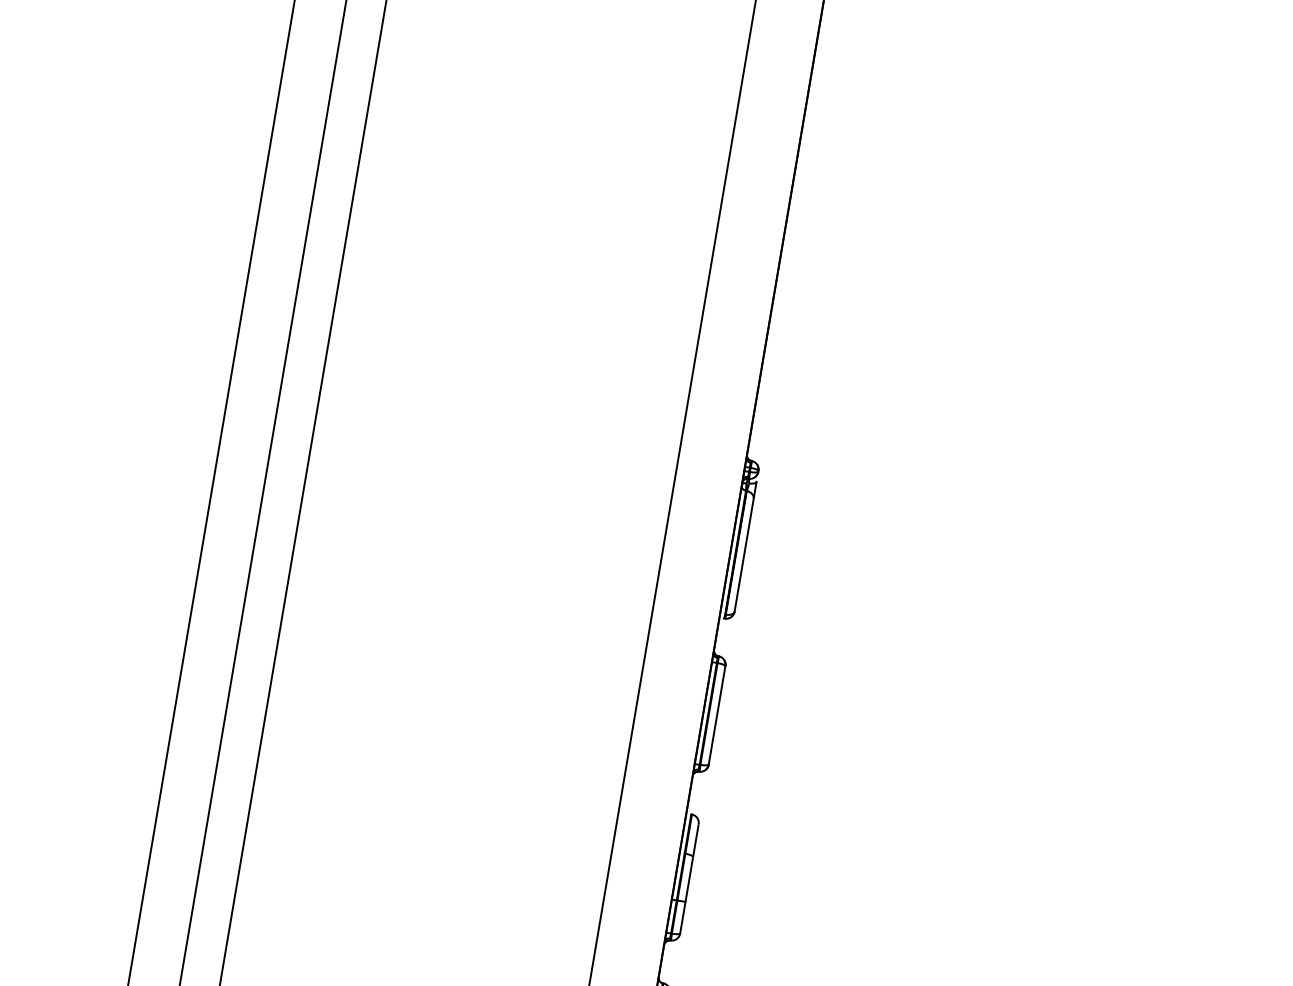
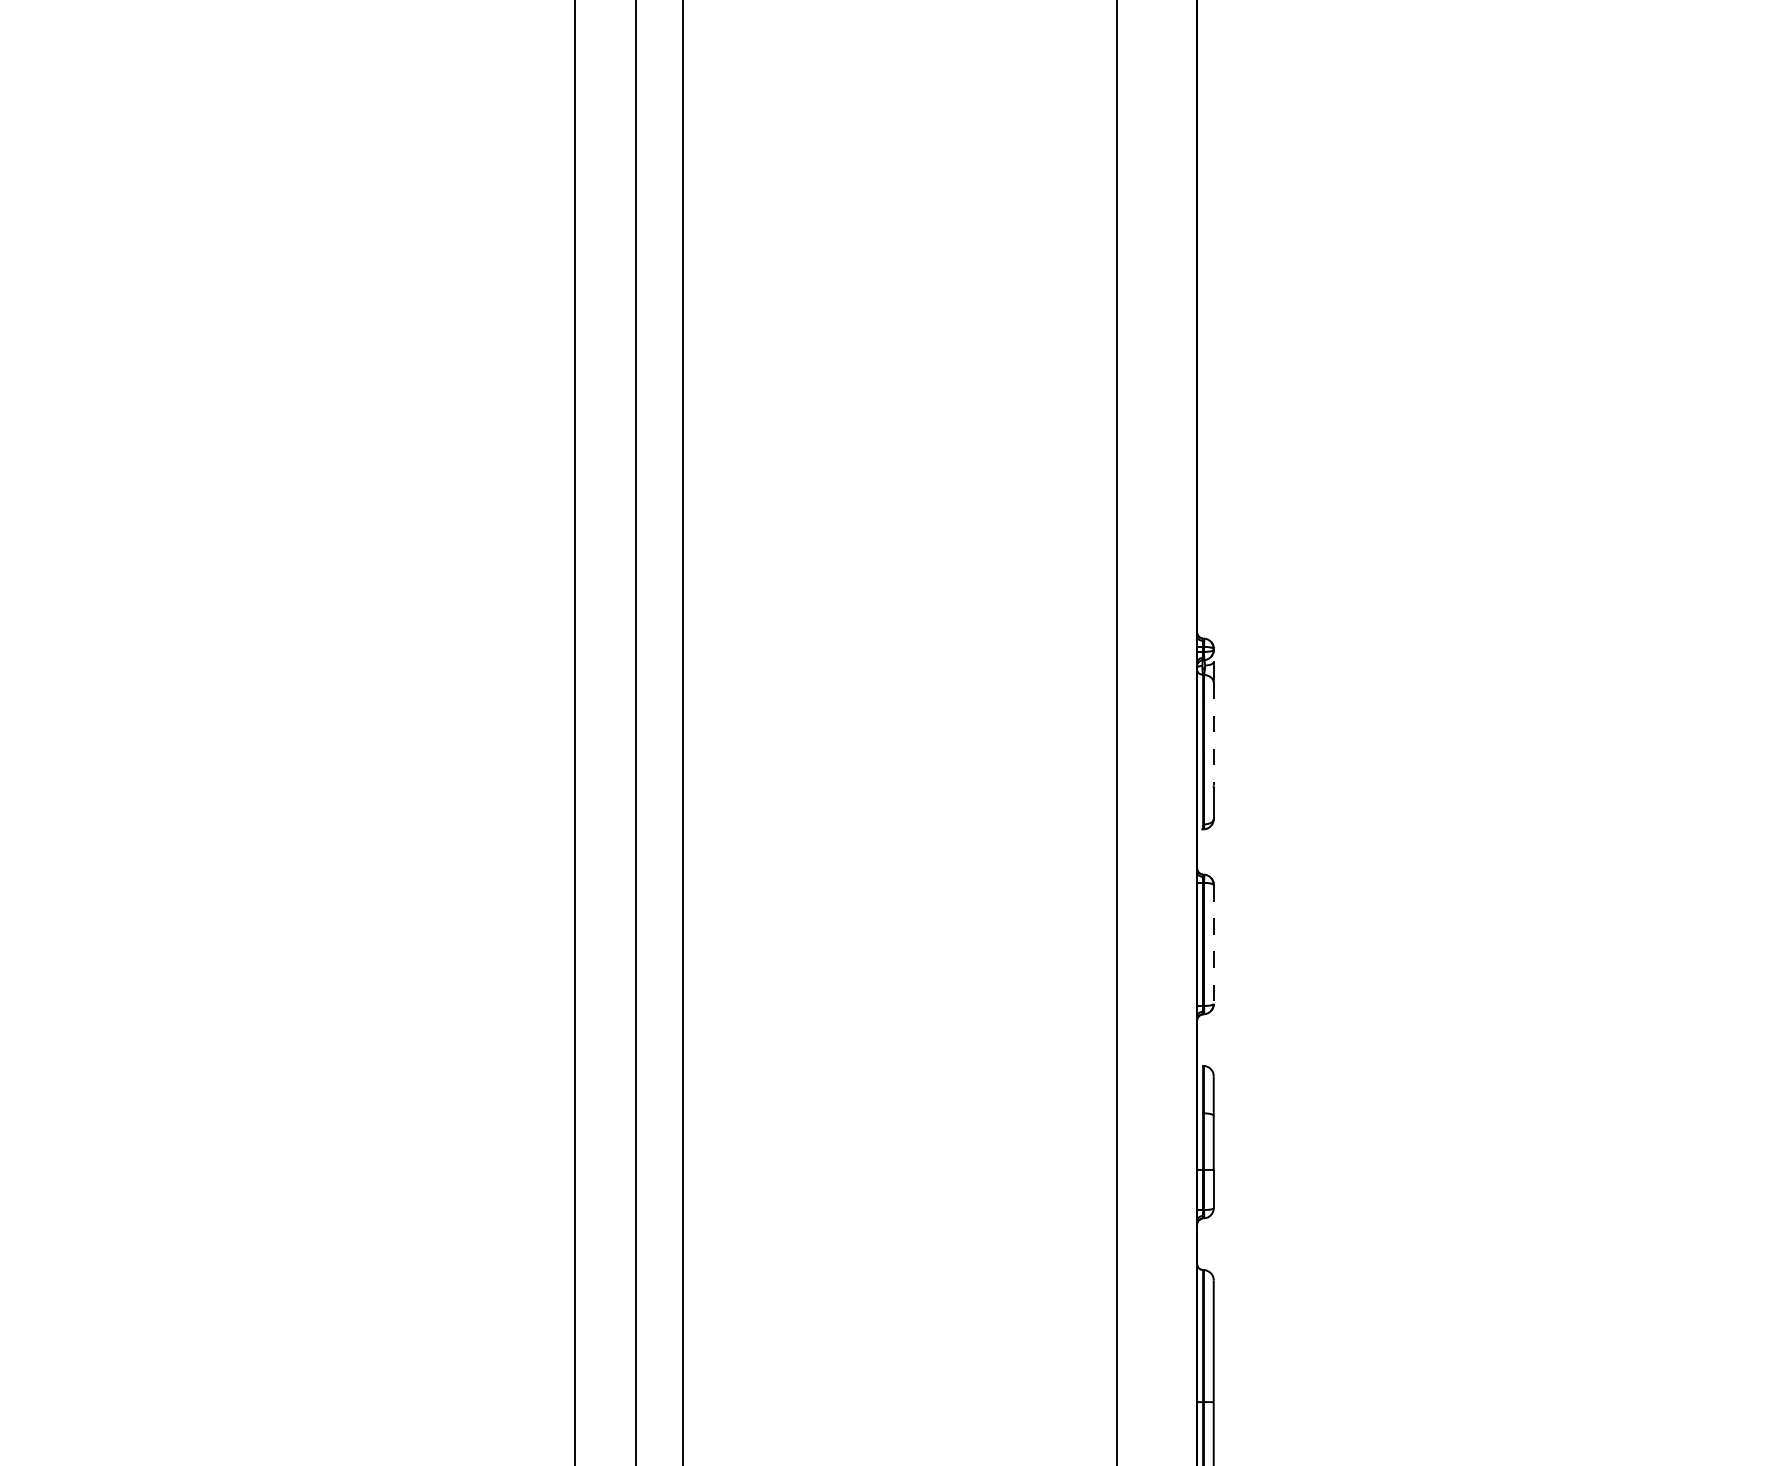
line: (746, 541) -> (1213, 734), solid -> dashed
line: (716, 715) -> (1213, 944), solid -> dashed

